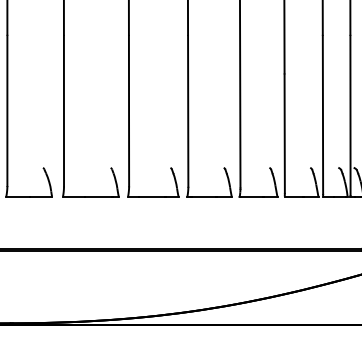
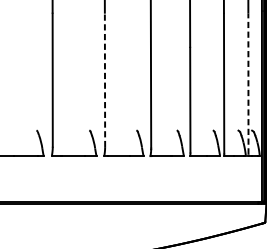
line: (188, 110) -> (105, 79), solid -> dashed
line: (350, 115) -> (248, 84), solid -> dashed

